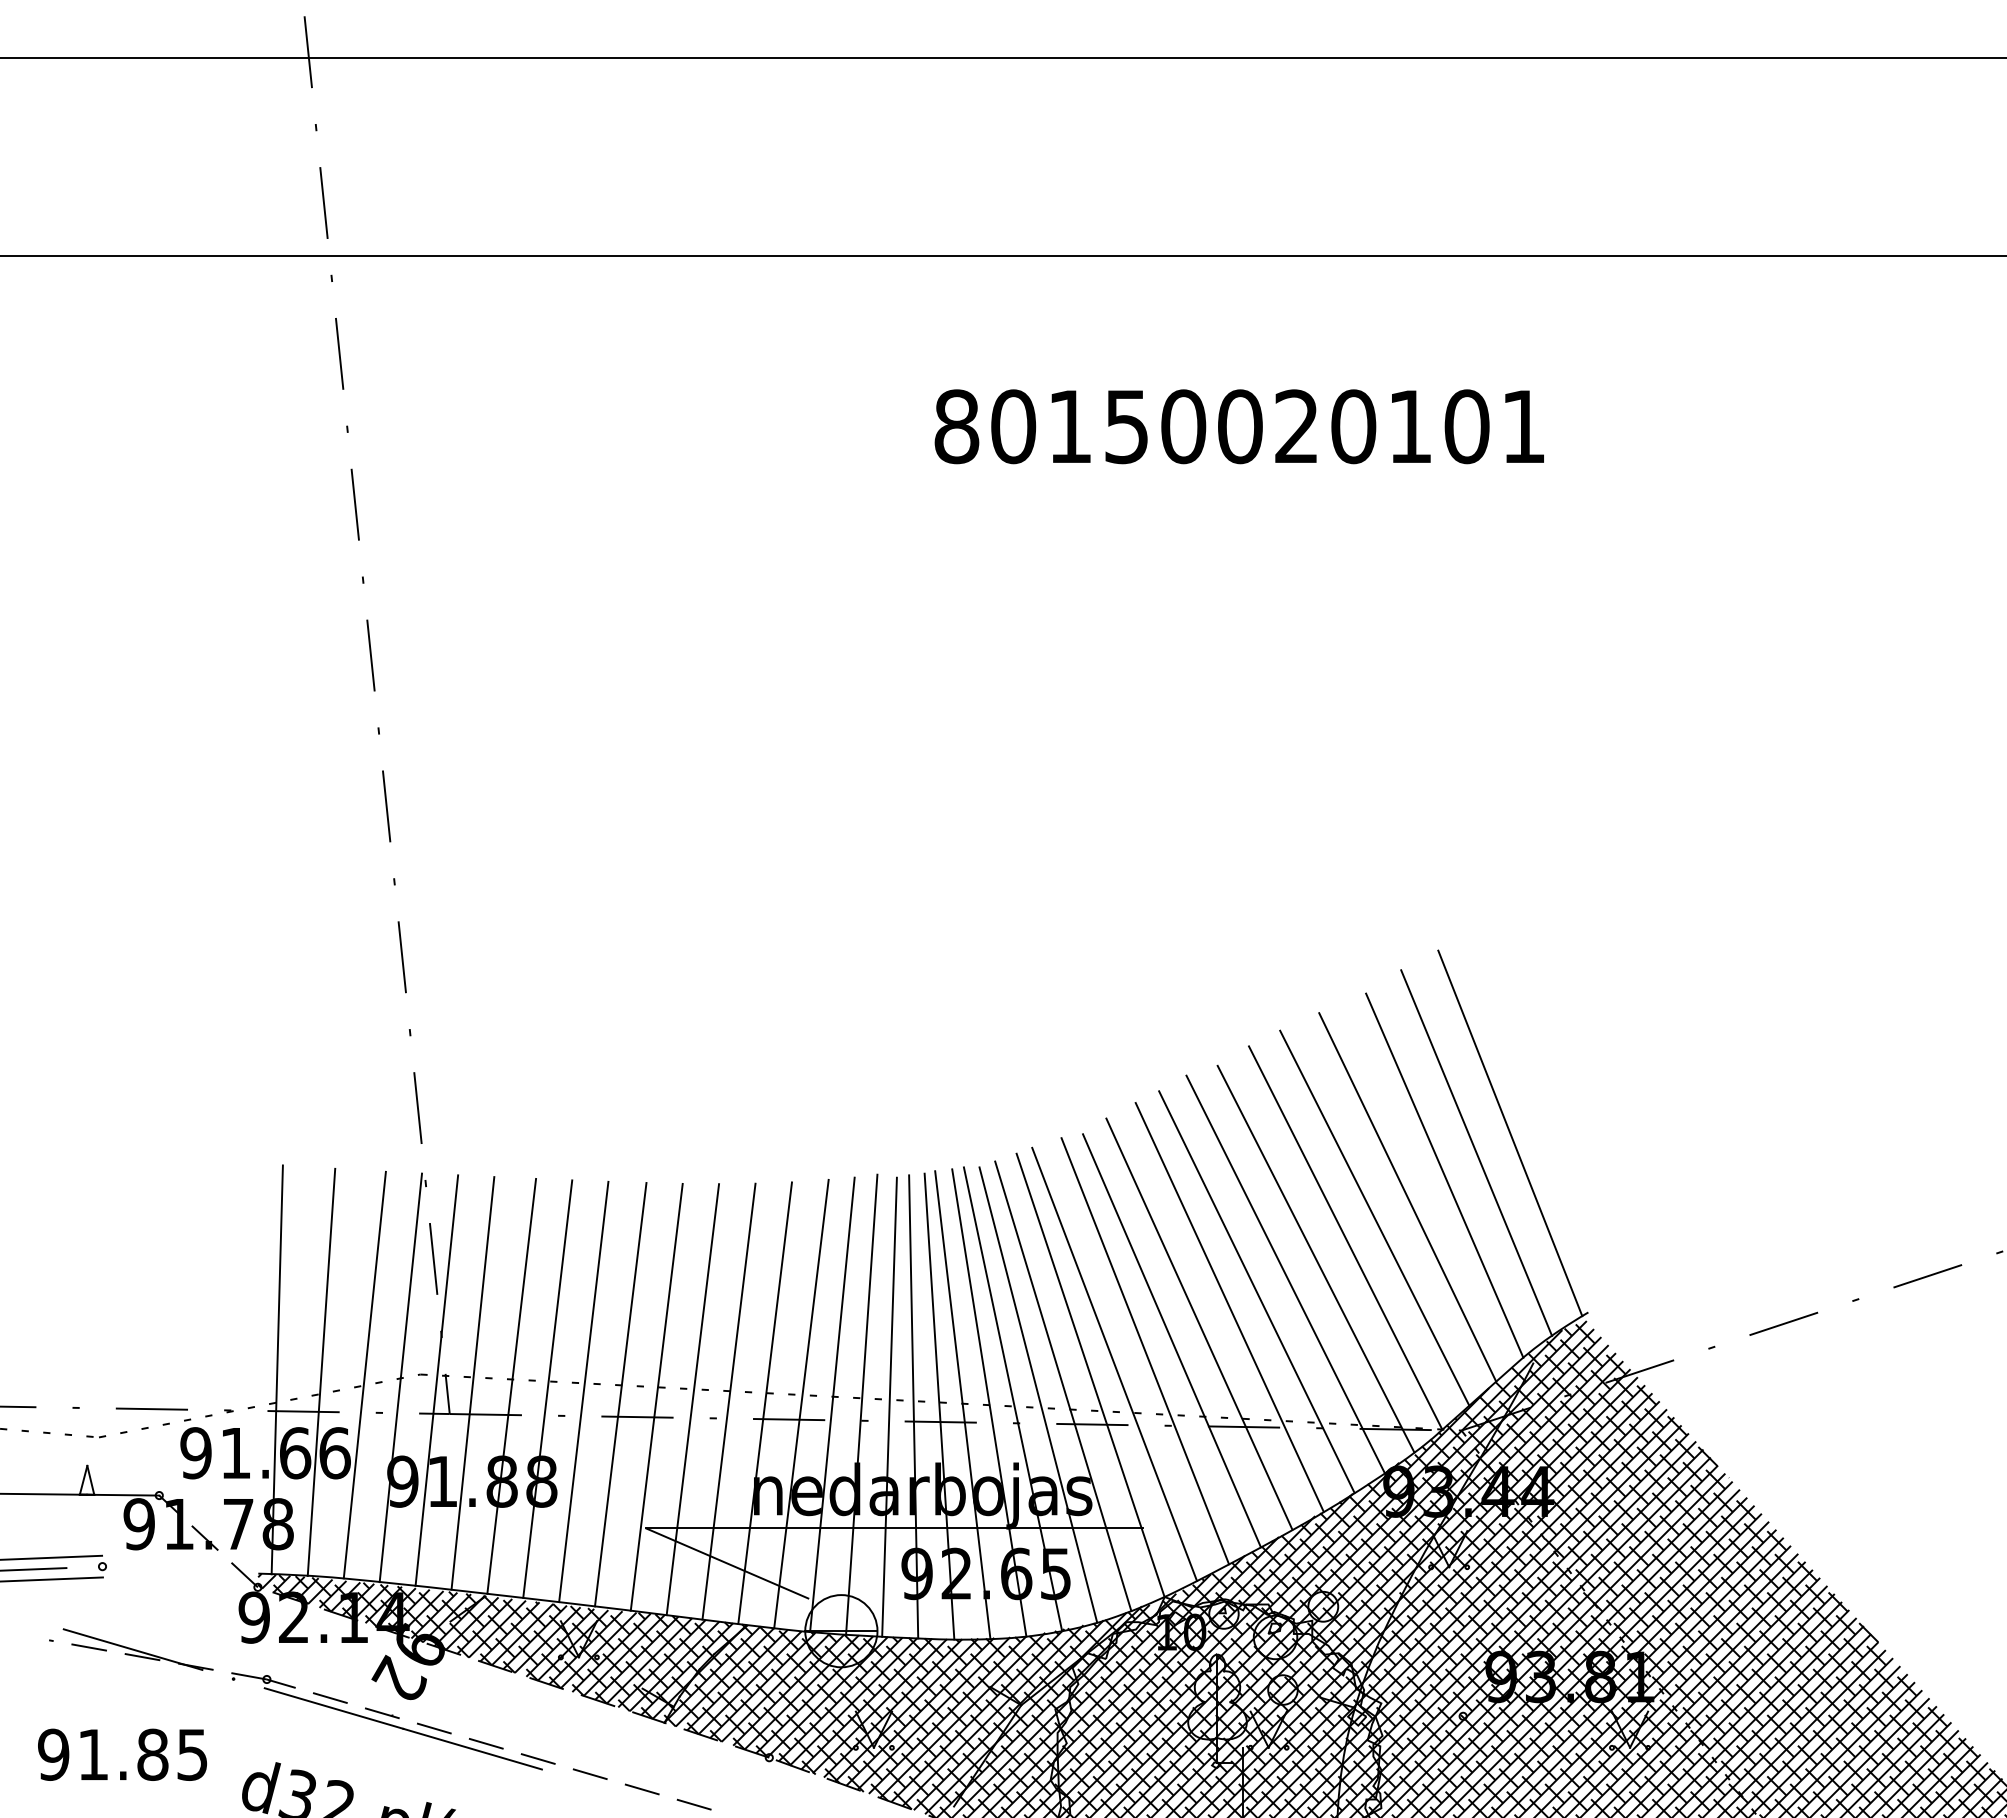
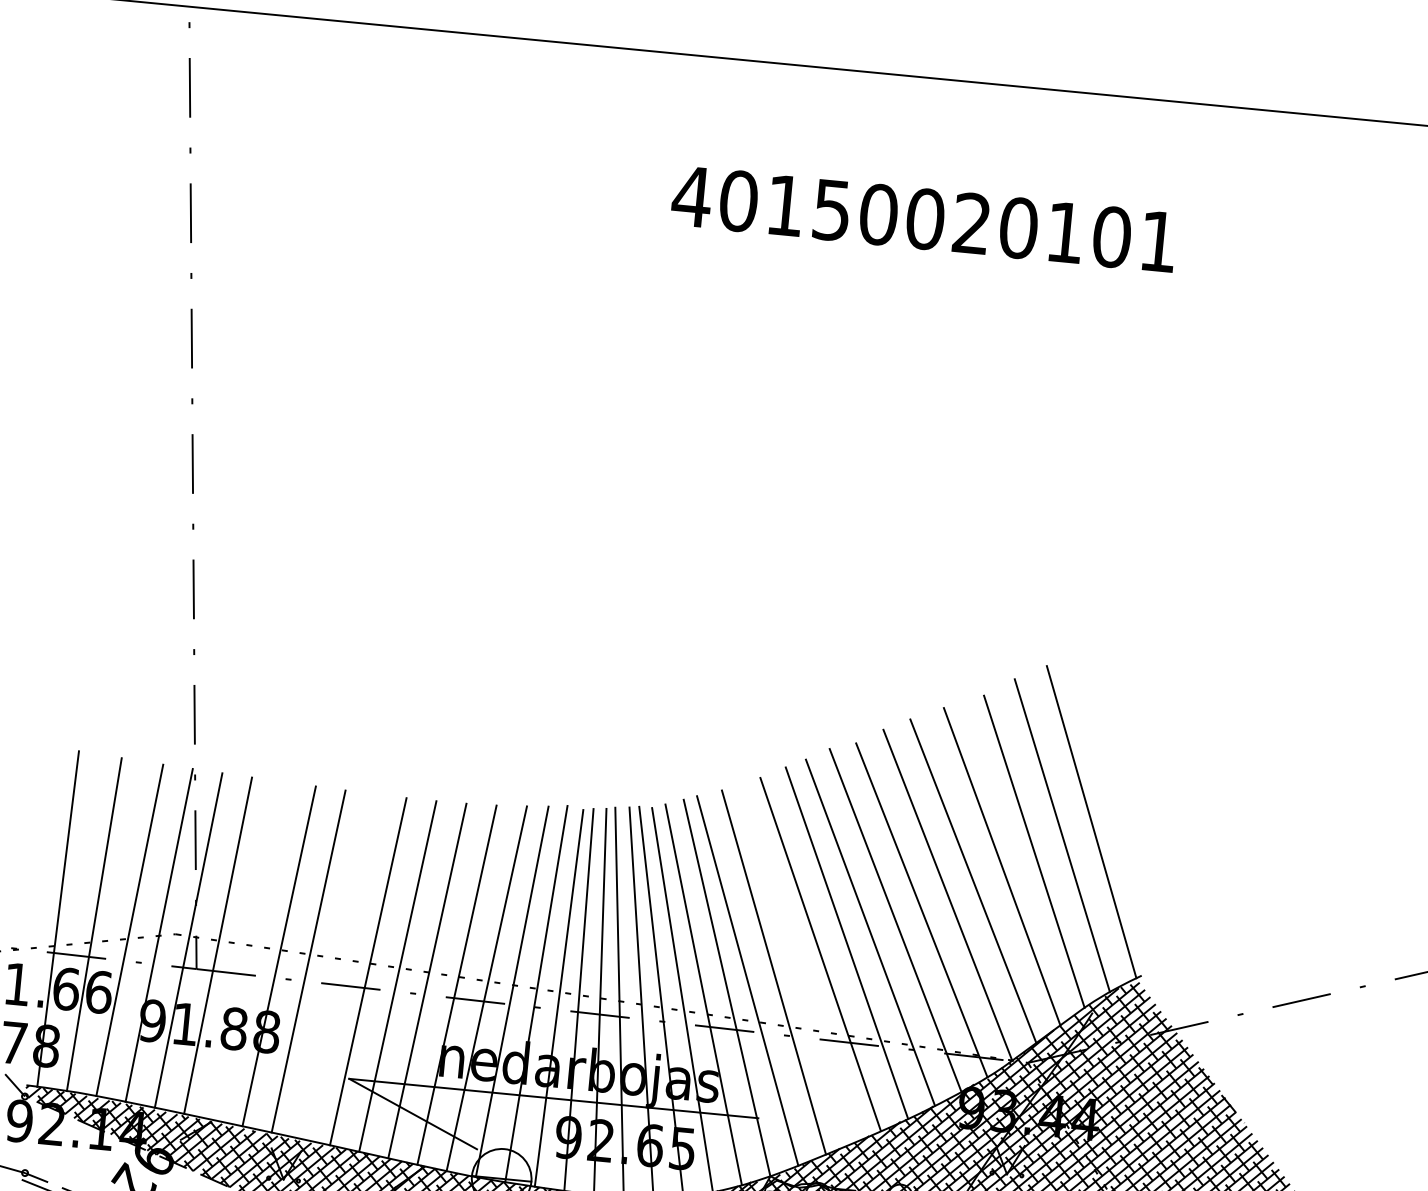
text: (956, 426) -> (691, 196), 80150020101 -> 40150020101
line: (1171, 1340) -> (796, 965), removed
line: (511, 1385) -> (249, 950), removed
line: (620, 1394) -> (338, 966), removed

